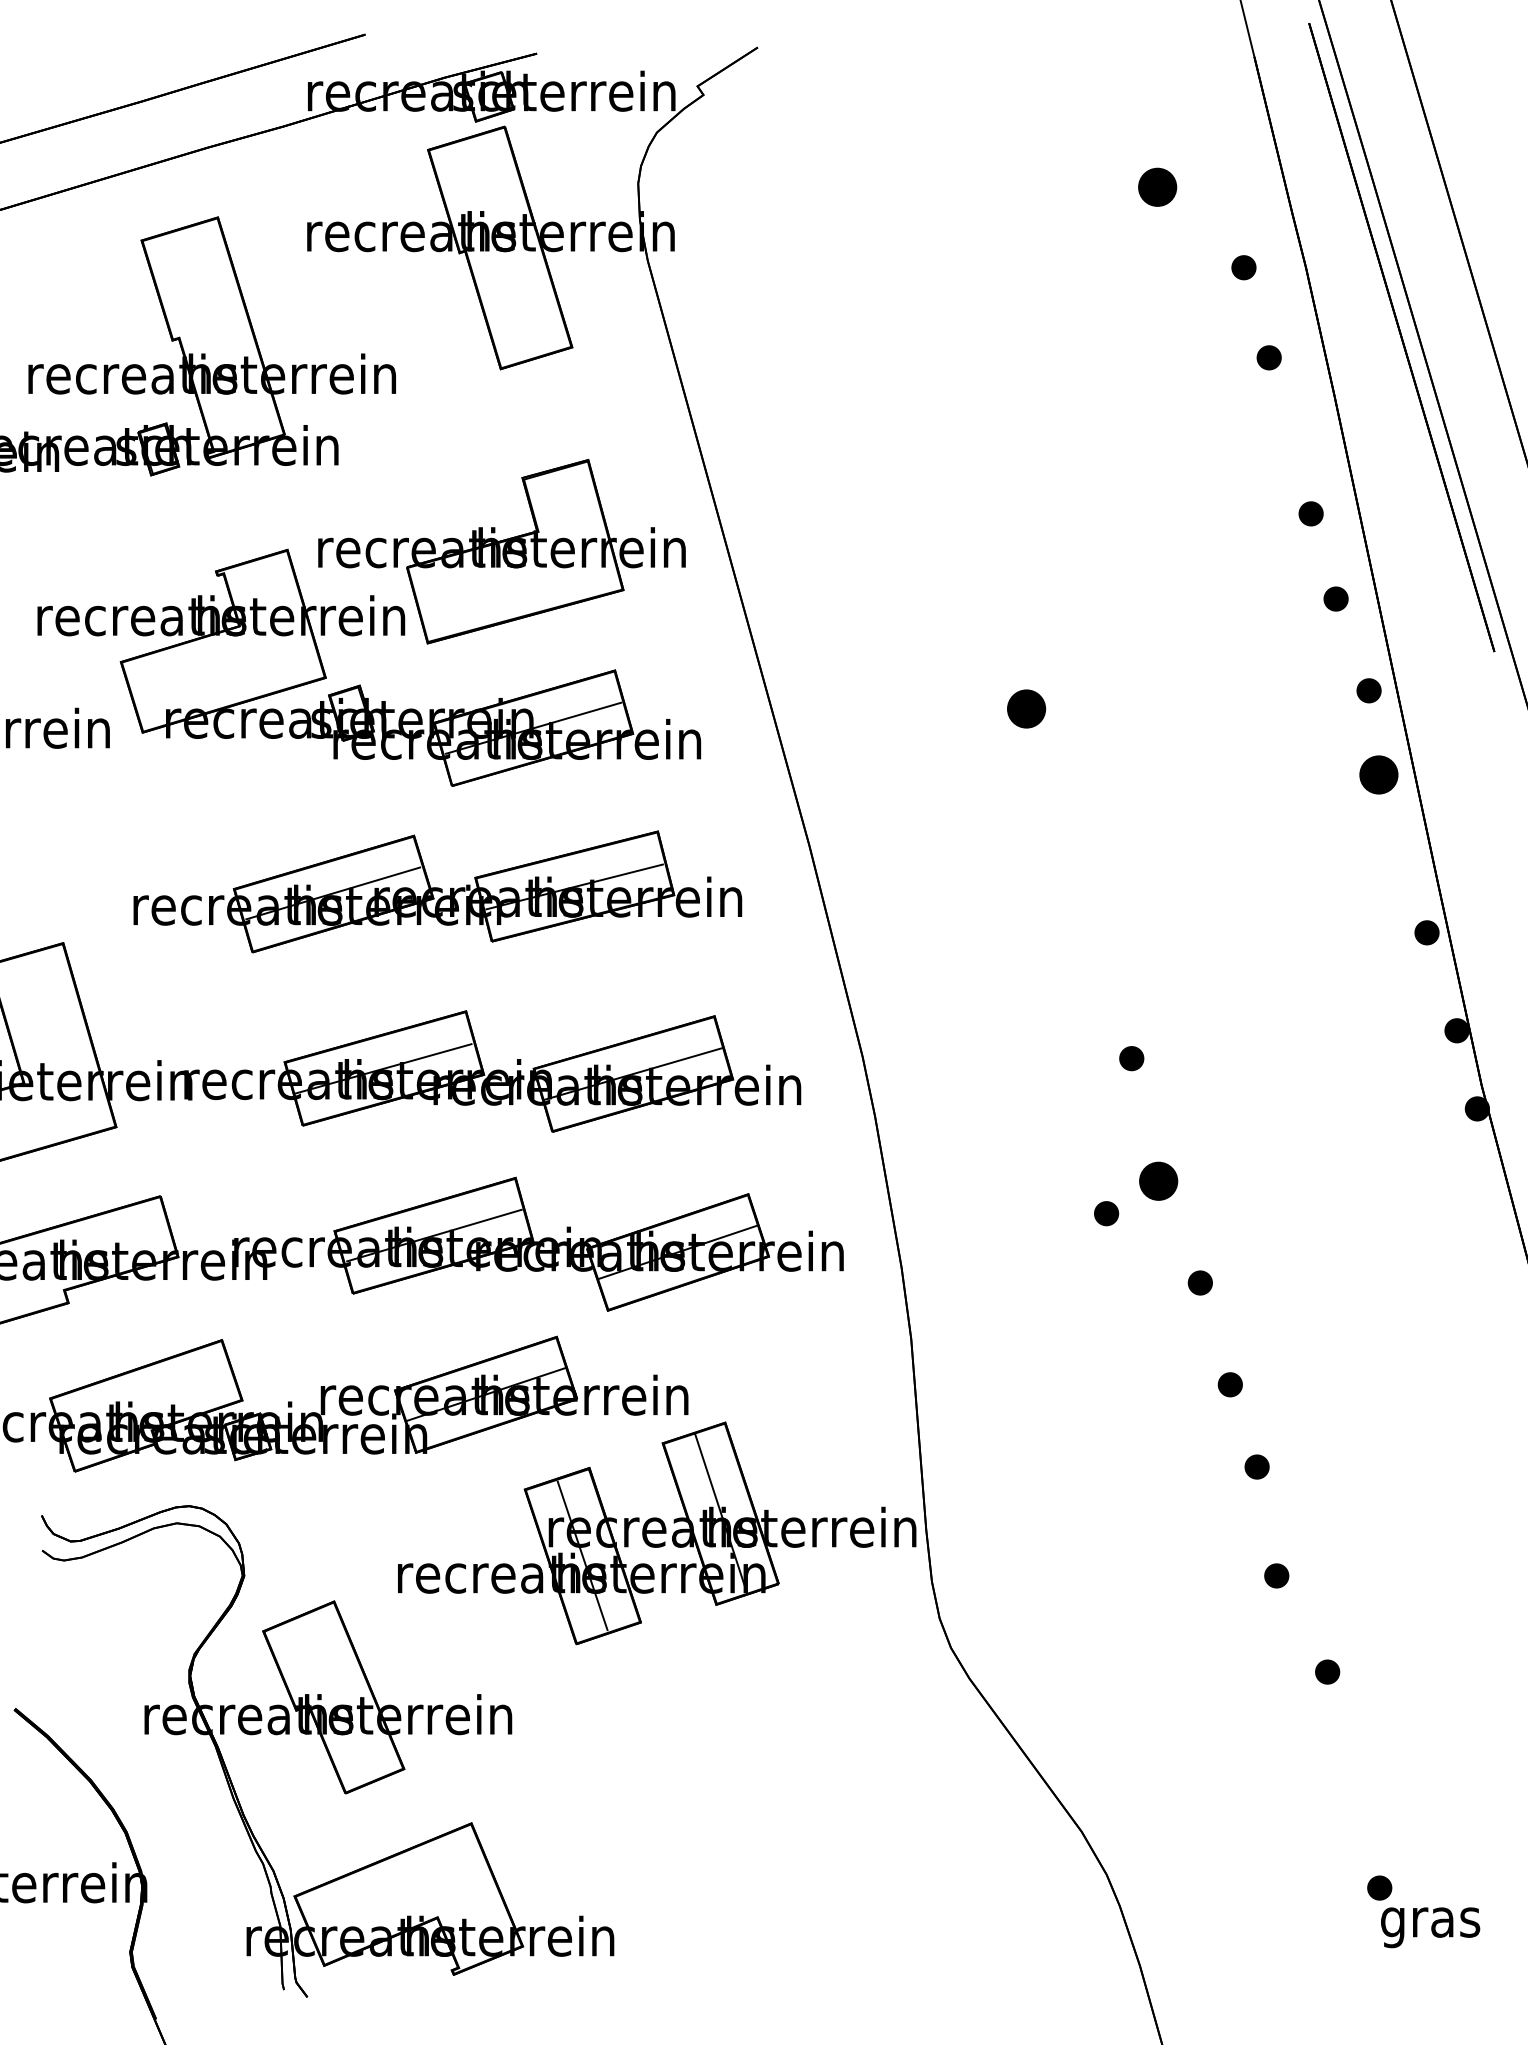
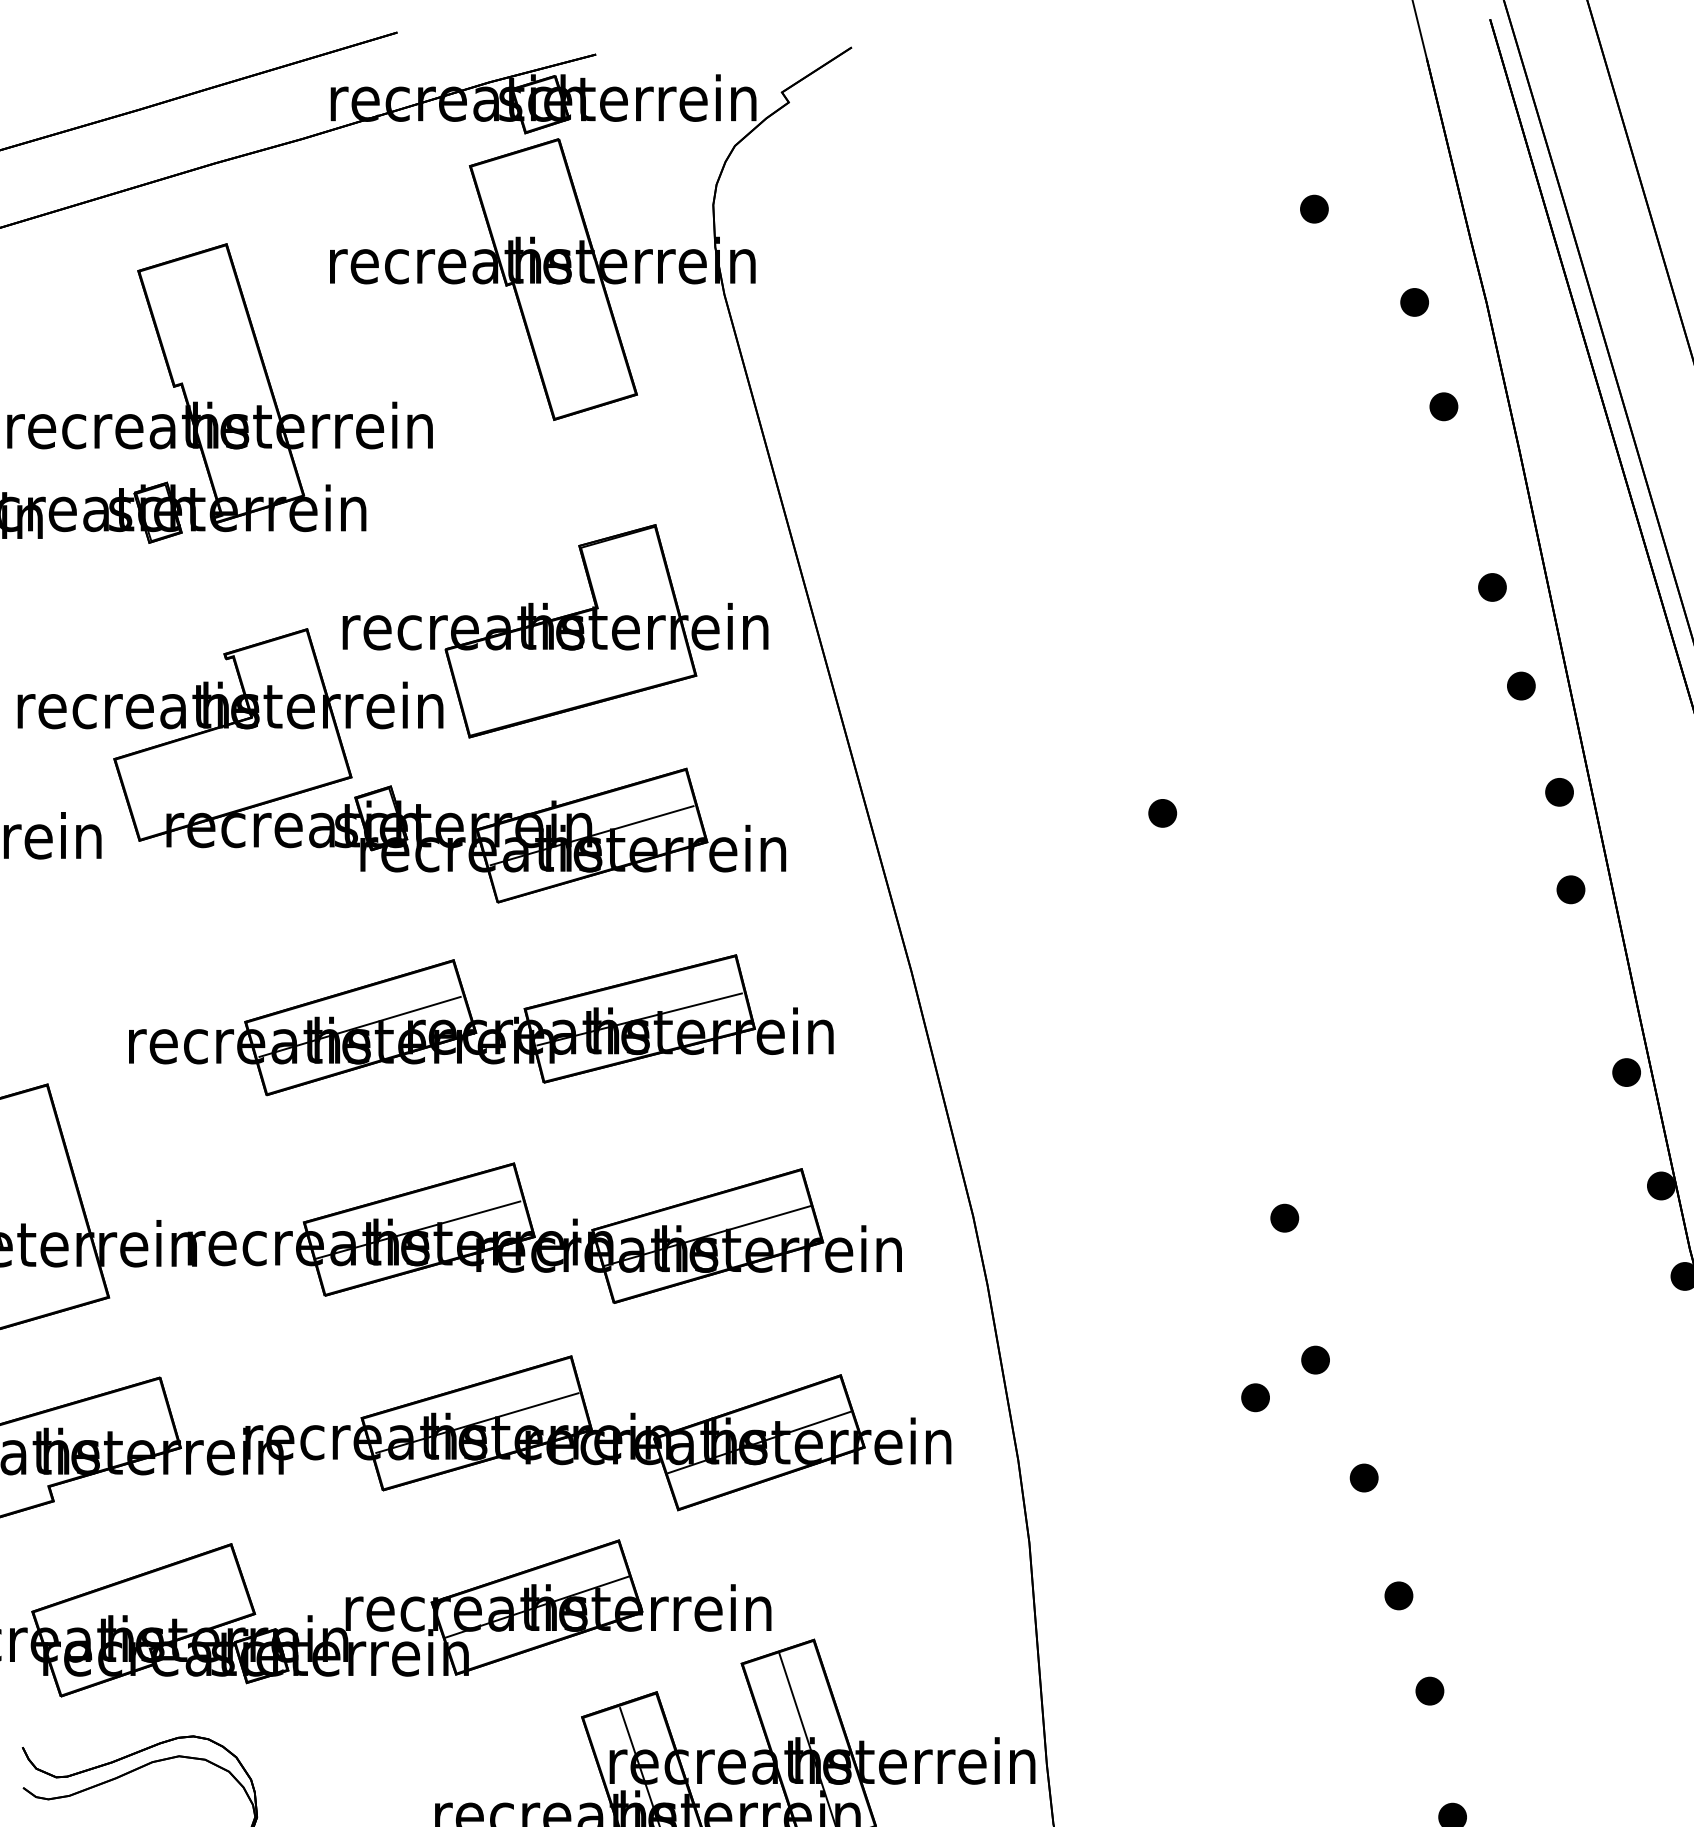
part: (1156, 186) -> (1313, 208), size x0.62
part: (1025, 708) -> (1161, 812), size x0.62
part: (1378, 774) -> (1570, 889), size x0.62
part: (1157, 1180) -> (1314, 1359), size x0.62

